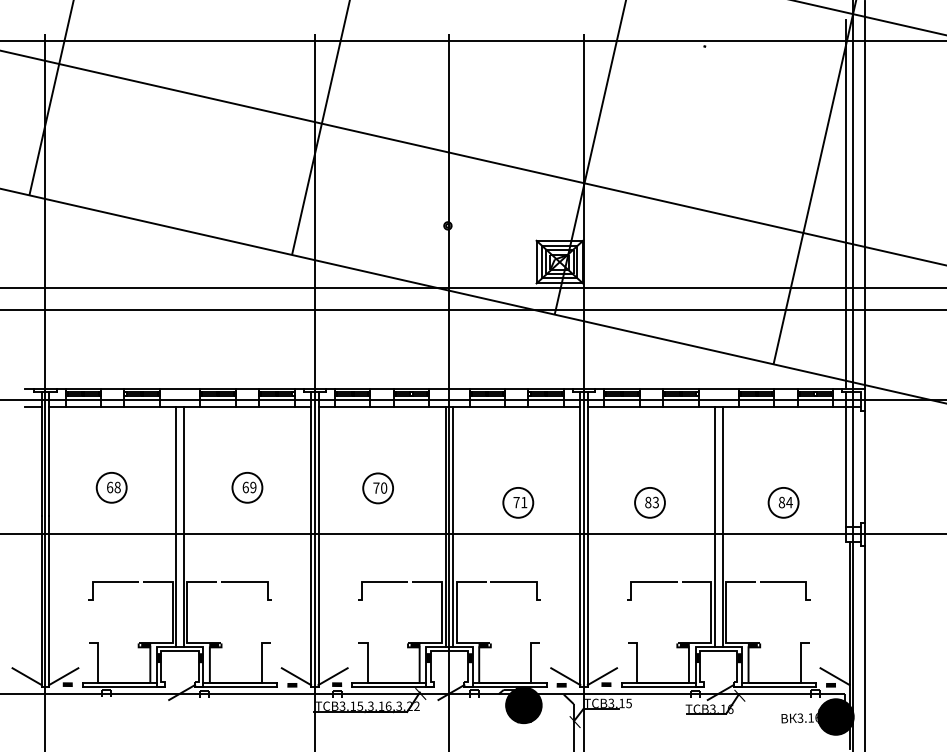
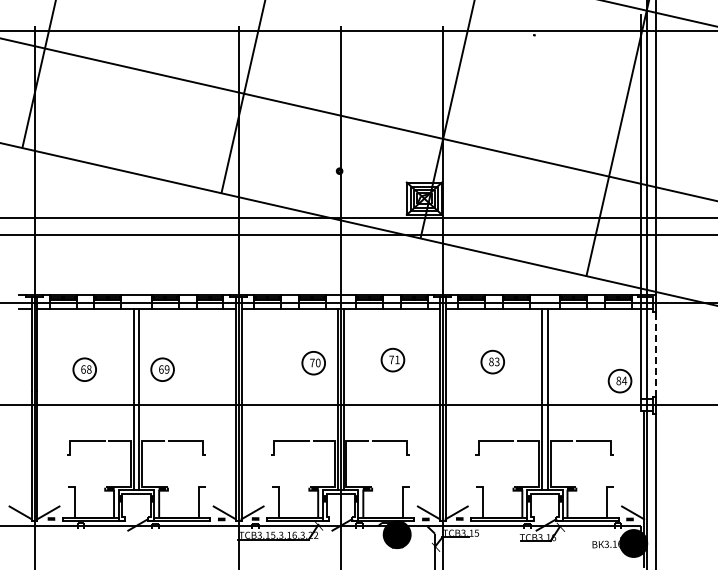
line: (864, 467) -> (655, 354), solid -> dashed
part: (247, 487) -> (162, 369), moved
part: (377, 488) -> (313, 363), moved
part: (517, 501) -> (392, 359), moved
part: (649, 501) -> (492, 361), moved
part: (782, 501) -> (619, 380), moved

